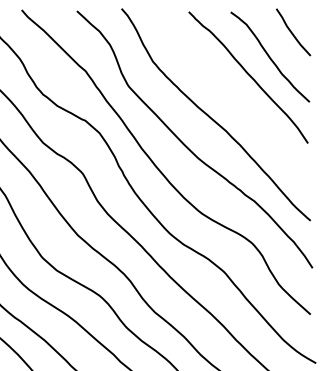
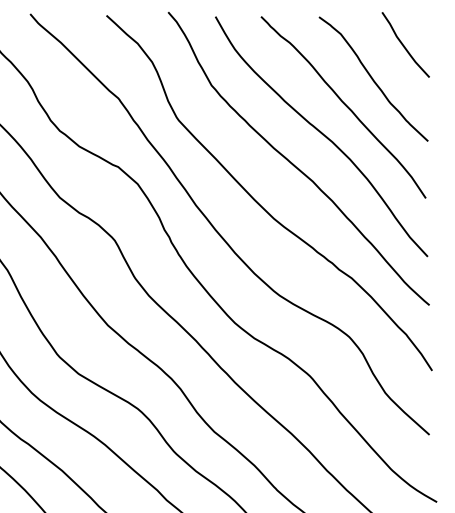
curve: (232, 97) -> (321, 134), added

